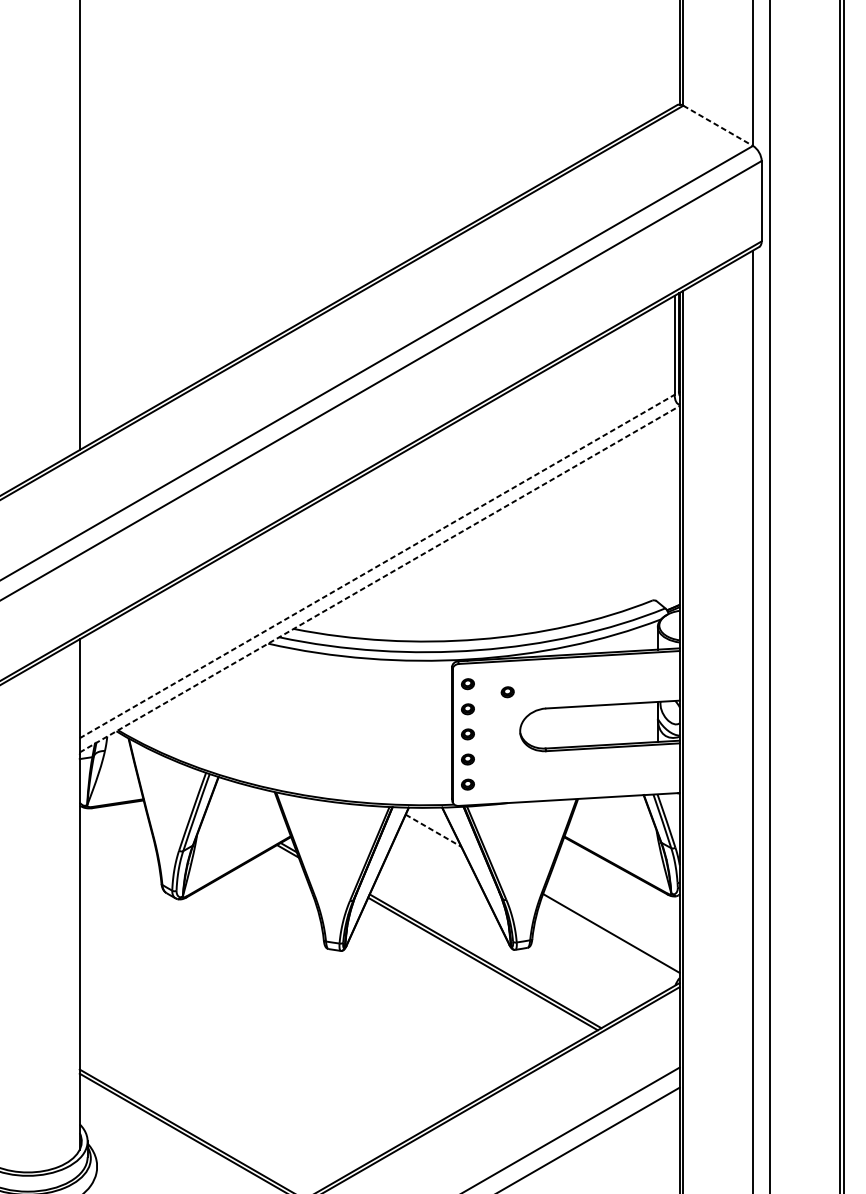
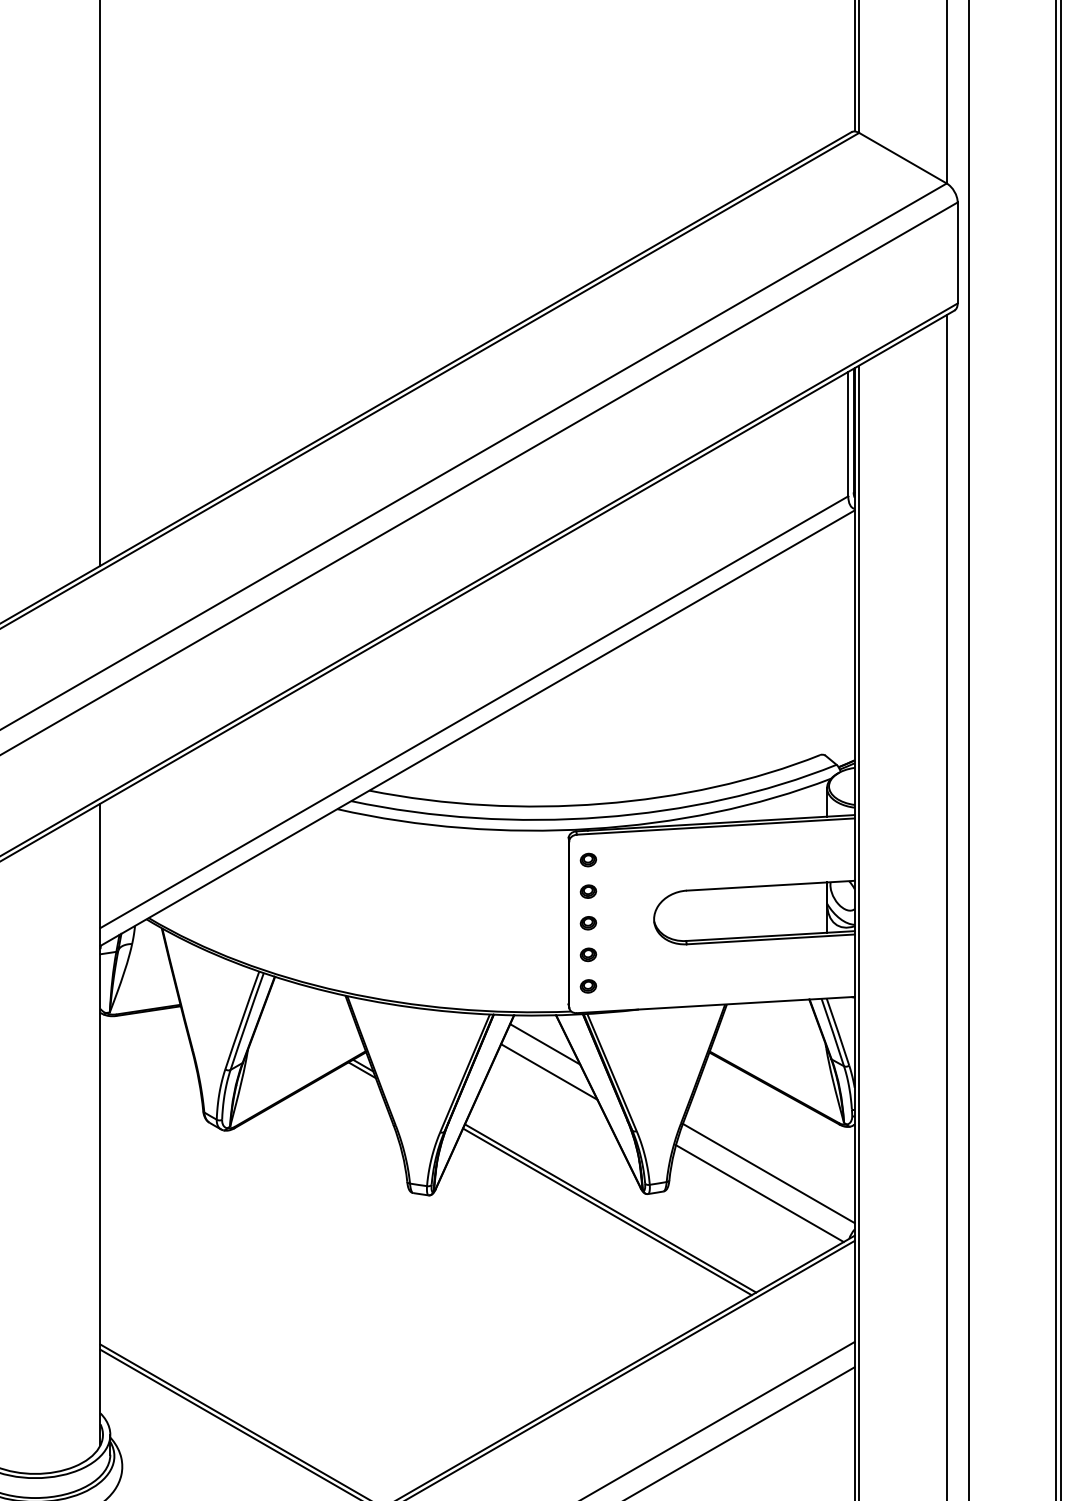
line: (718, 126) -> (903, 158), dashed -> solid
line: (377, 566) -> (474, 712), dashed -> solid
line: (380, 578) -> (478, 727), dashed -> solid
part: (507, 692) -> (638, 870), removed
line: (433, 830) -> (545, 1044), dashed -> solid
line: (436, 852) -> (549, 1071), added
line: (604, 949) -> (759, 1193), added

